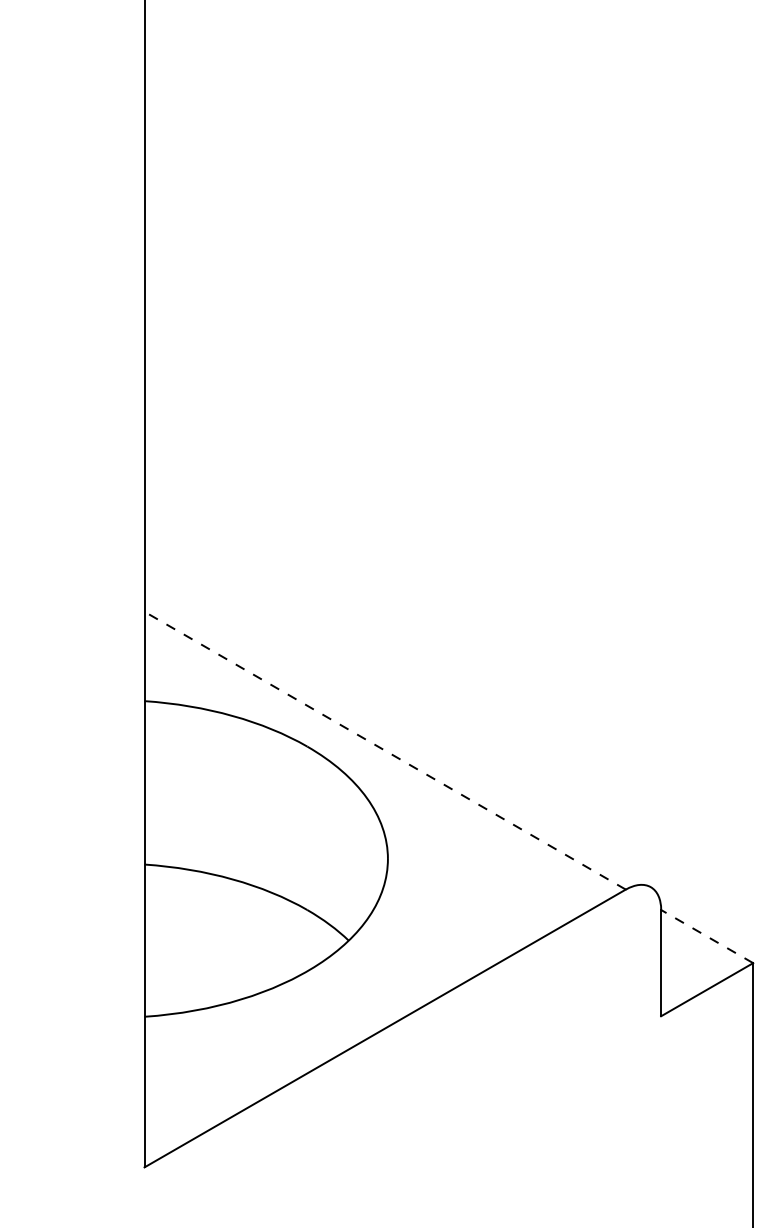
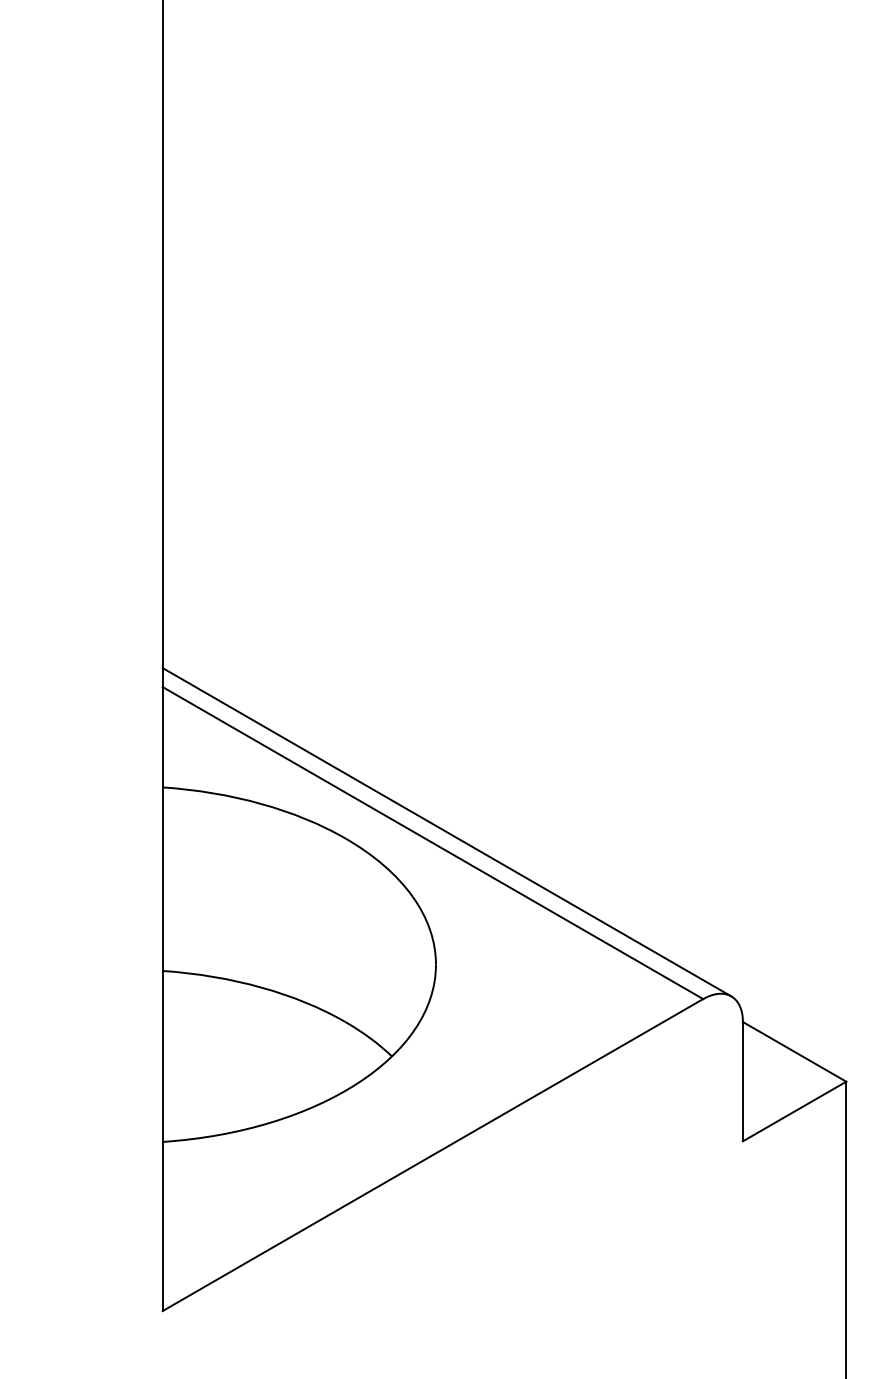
line: (397, 740) -> (446, 831), added
line: (385, 750) -> (433, 842), dashed -> solid
line: (706, 936) -> (793, 1051), dashed -> solid

